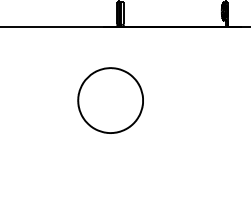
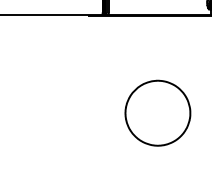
part: (110, 100) -> (157, 113), moved

